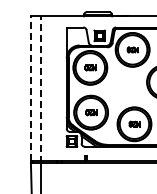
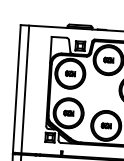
line: (30, 88) -> (16, 88), dashed -> solid
line: (40, 89) -> (25, 90), dashed -> solid

